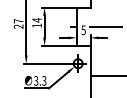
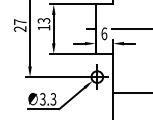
text: (36, 19) -> (43, 19), 14 -> 13
text: (83, 30) -> (104, 34), 5 -> 6

